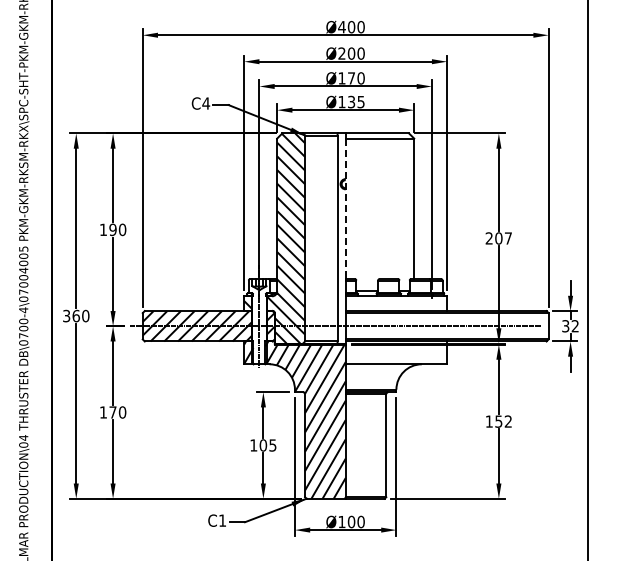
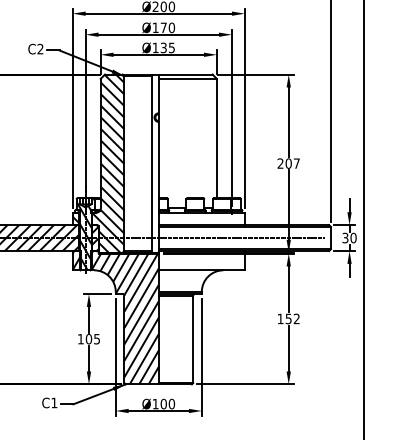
text: (206, 103) -> (40, 49), C4 -> C2
line: (345, 209) -> (158, 139), dashed -> solid
hatch: (259, 321) -> (85, 234), added
text: (575, 326) -> (353, 238), 32 -> 30

